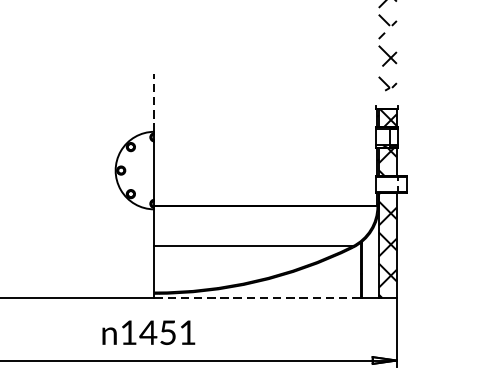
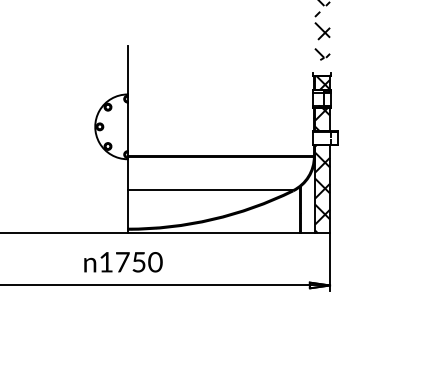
line: (154, 101) -> (127, 69), dashed -> solid
line: (258, 298) -> (214, 233), dashed -> solid
text: (167, 333) -> (138, 262), 1451 -> 1750

